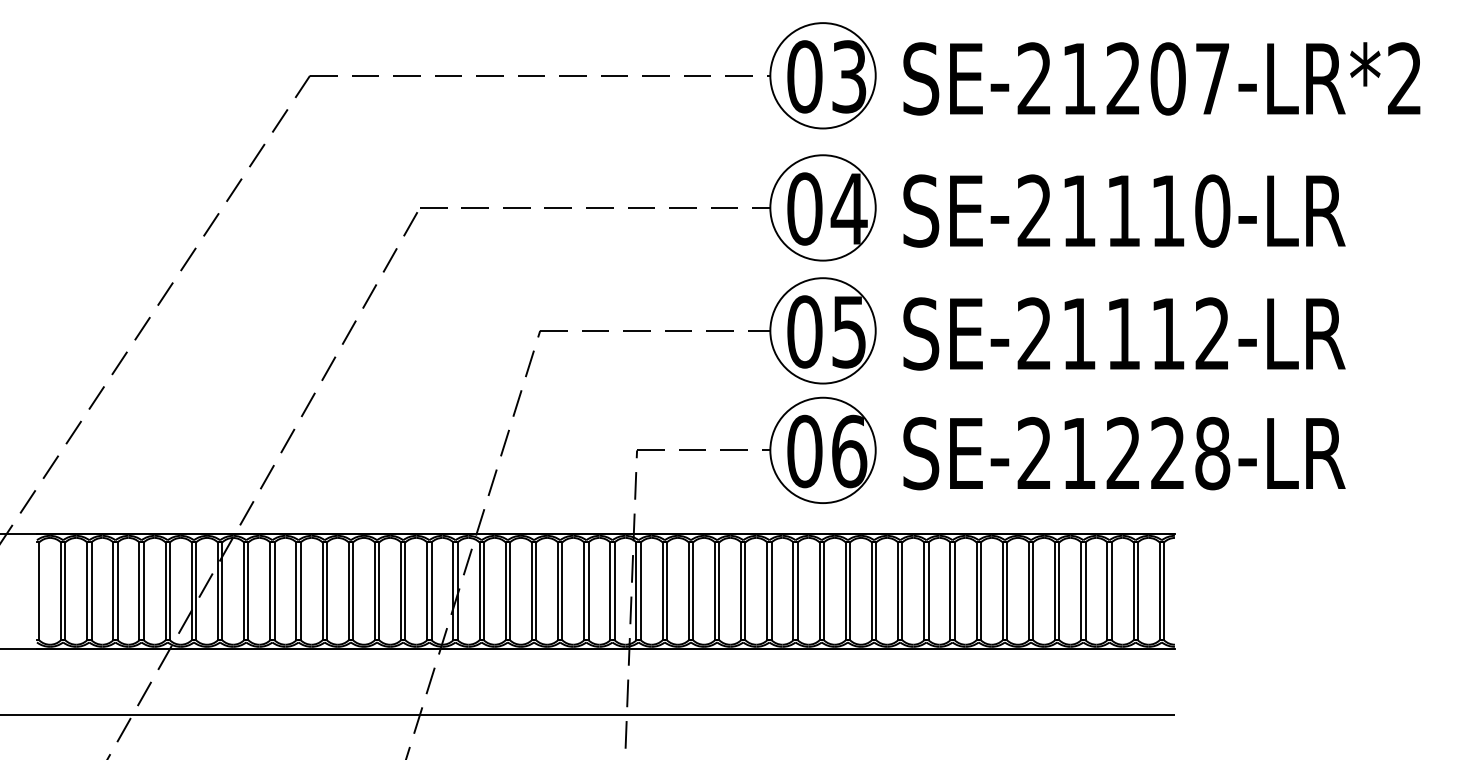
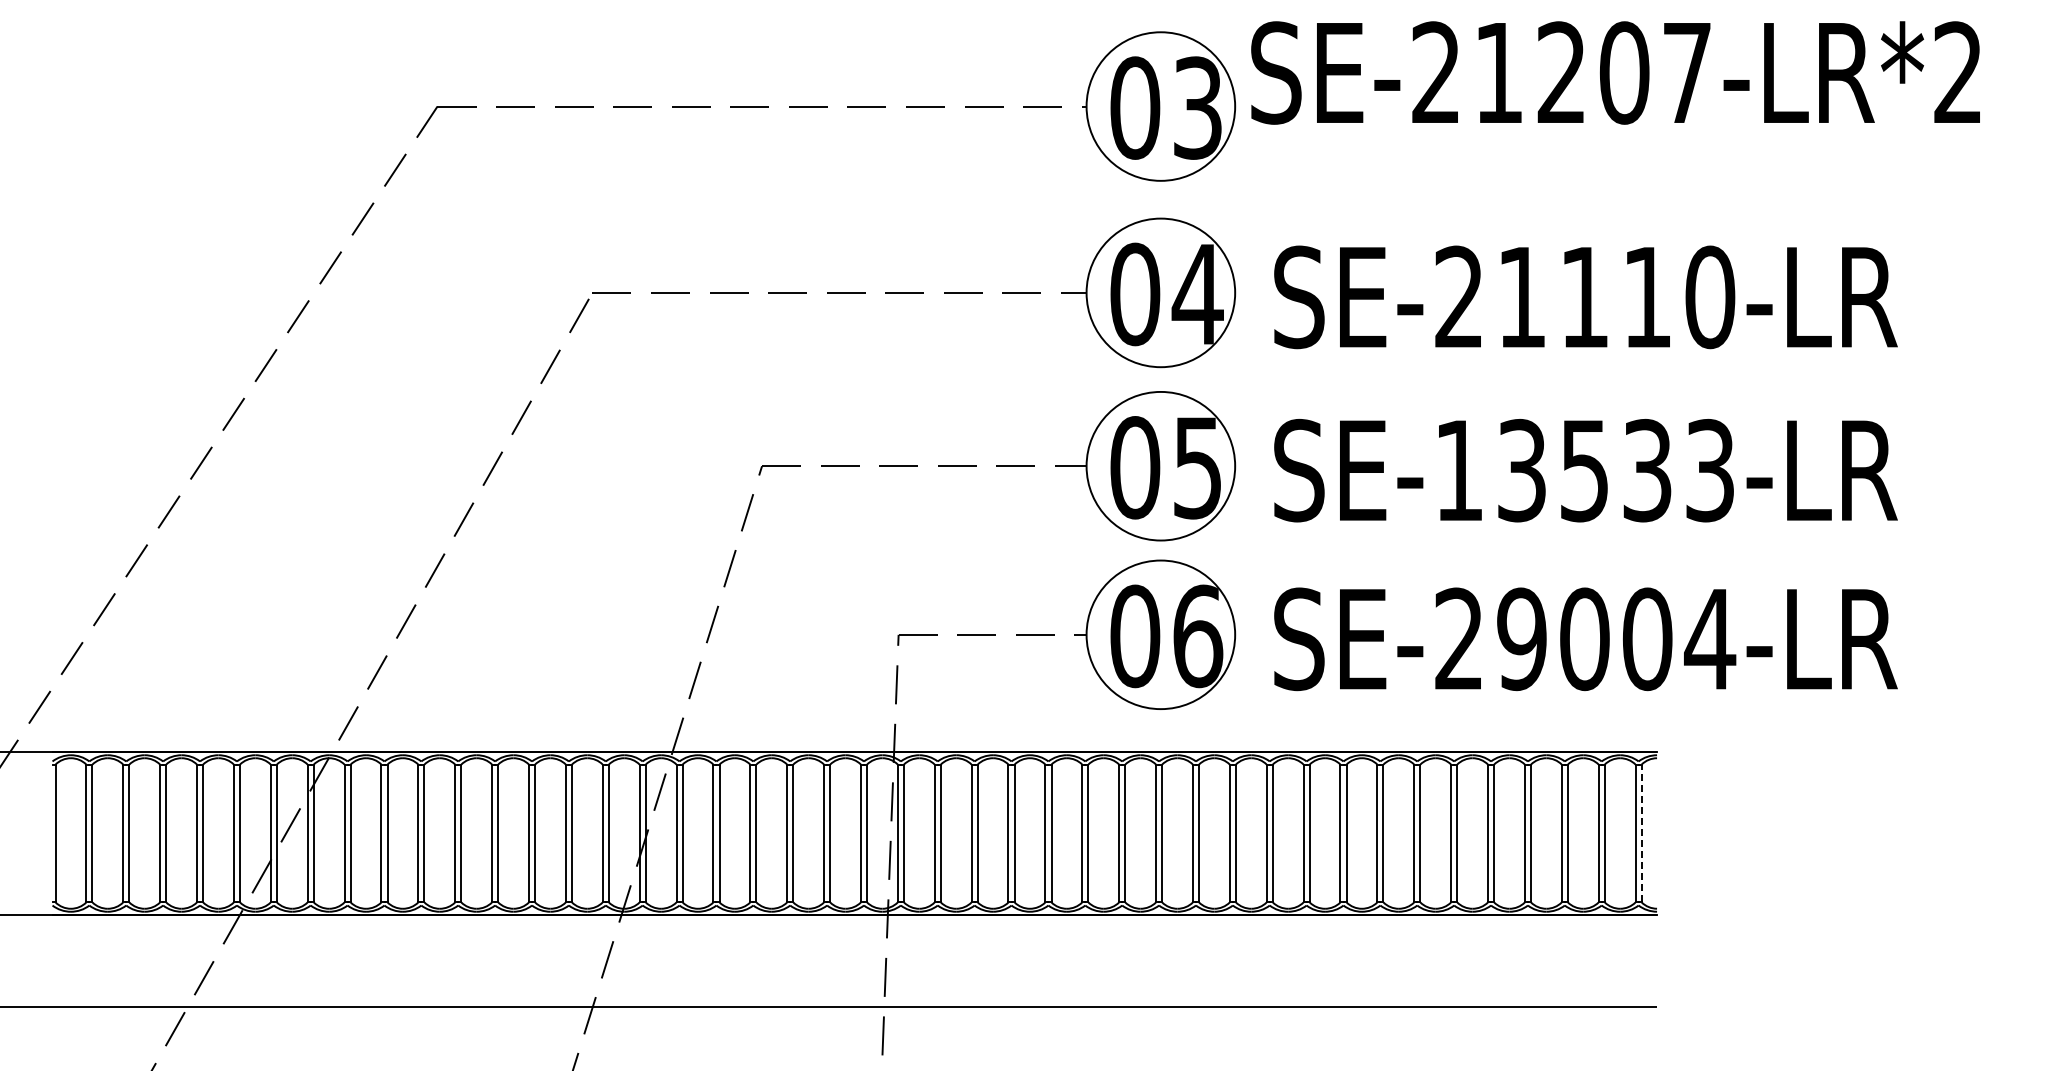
text: (1161, 78) -> (1615, 72), moved
text: (1123, 333) -> (1584, 470), SE-21112-LR -> SE-13533-LR
text: (1146, 453) -> (1616, 639), SE-21228-LR -> SE-29004-LR
line: (1163, 591) -> (1641, 833), solid -> dashed

